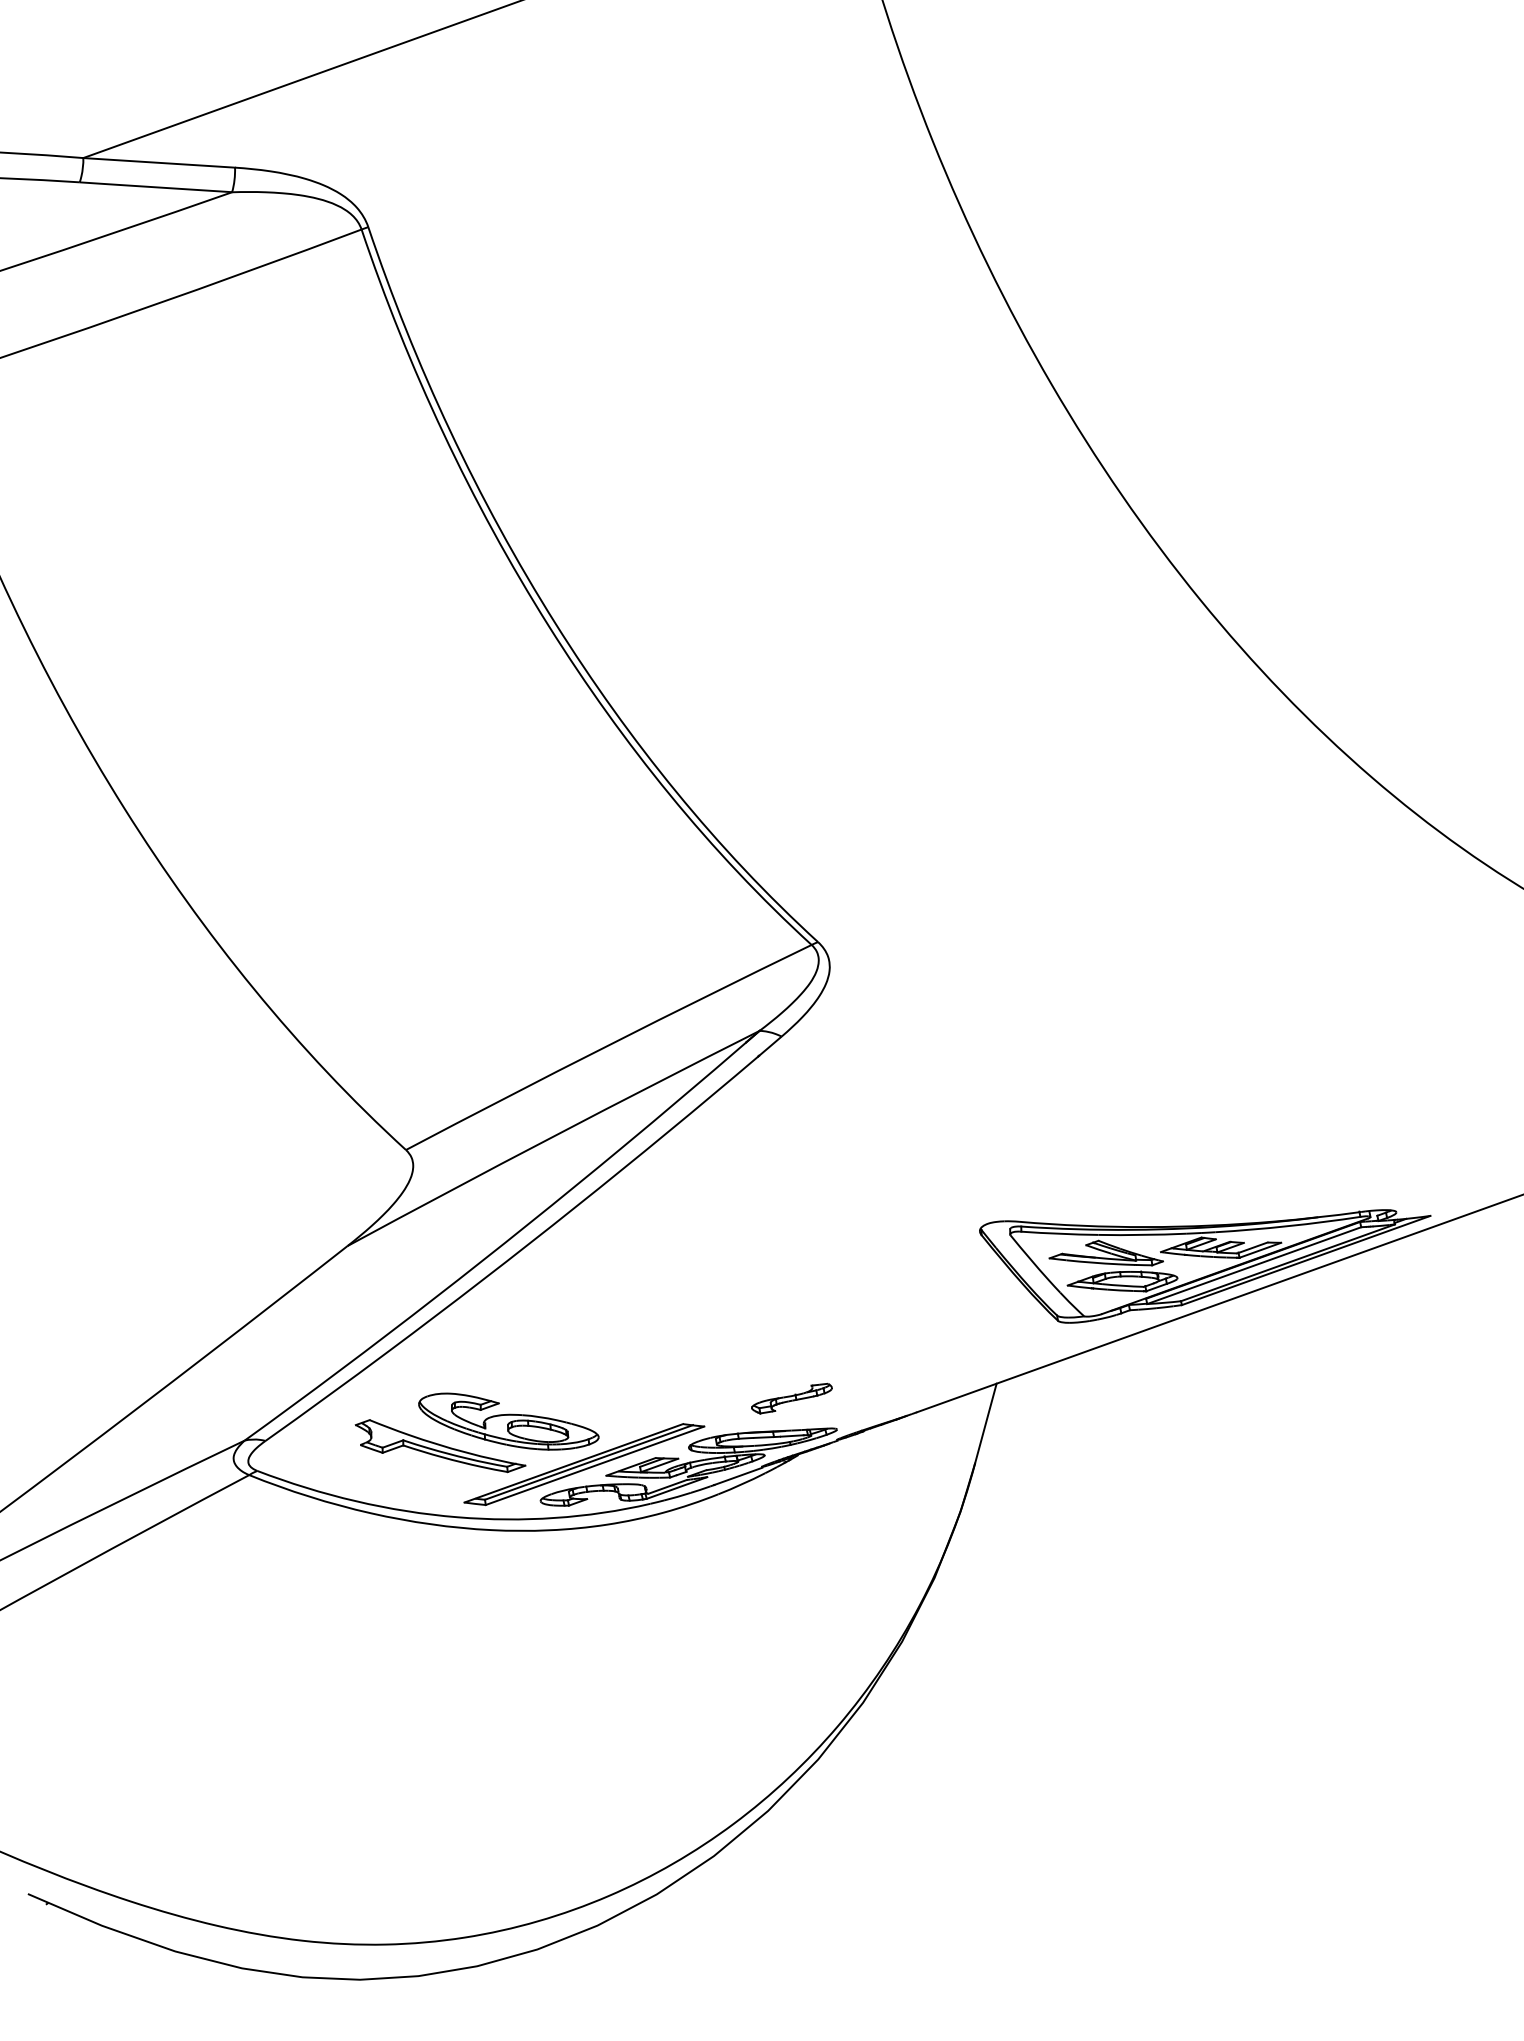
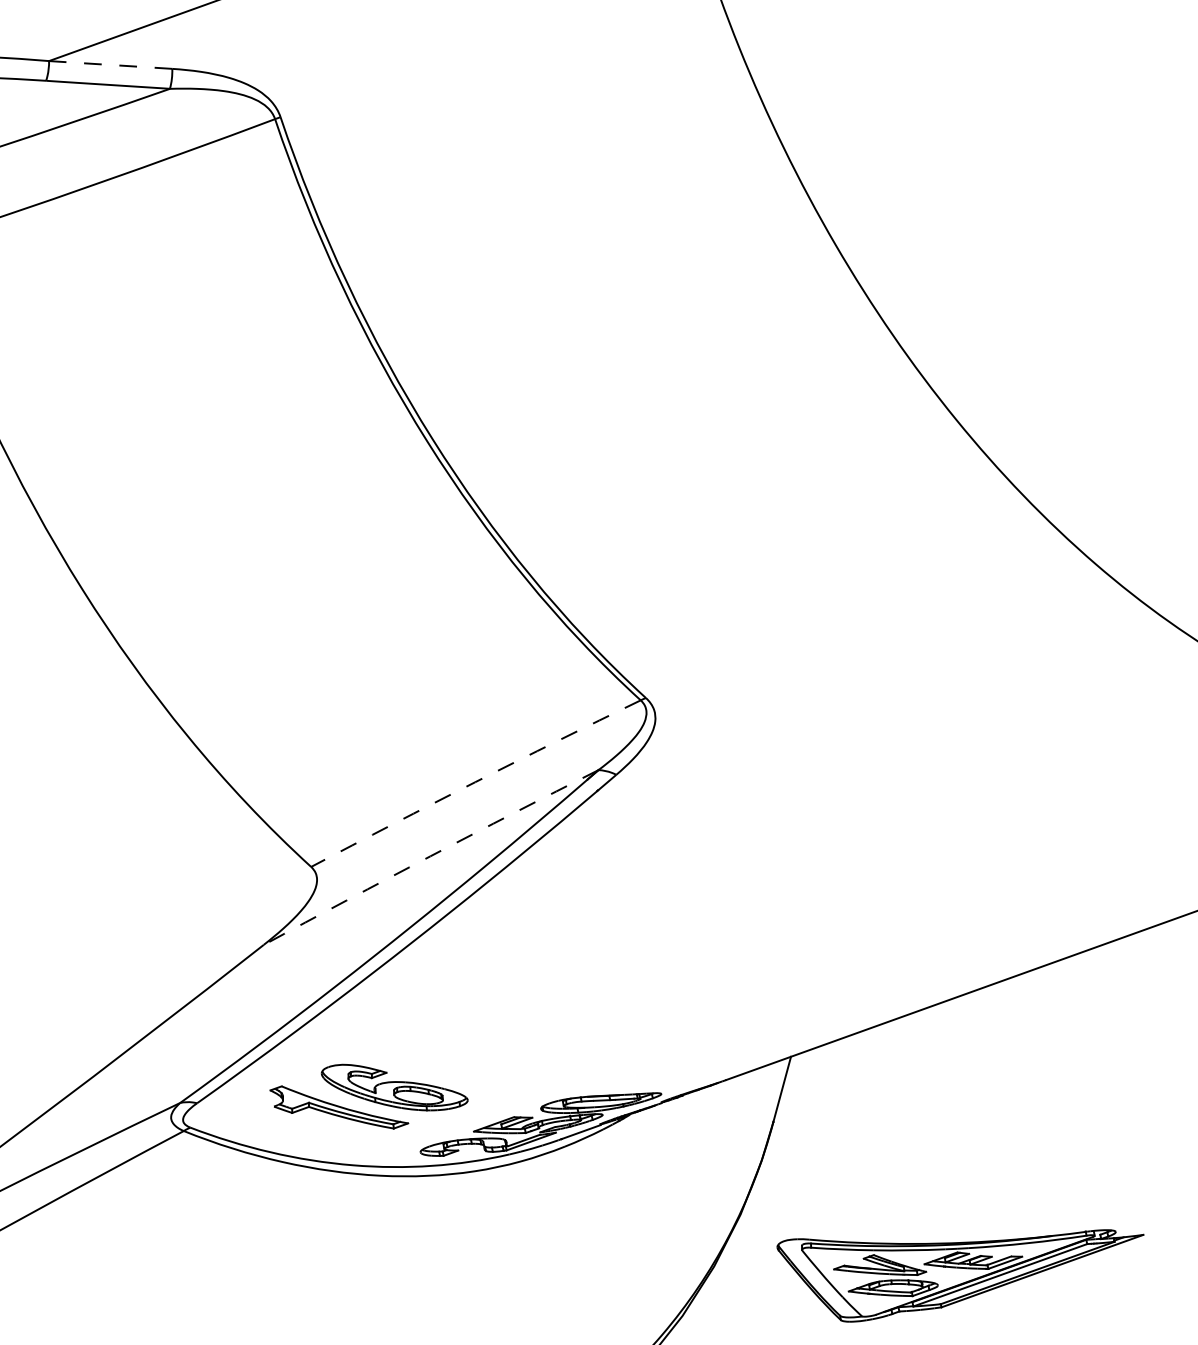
line: (158, 162) -> (110, 64), solid -> dashed
arc: (607, 1045) -> (474, 782), solid -> dashed
arc: (552, 1136) -> (430, 855), solid -> dashed
part: (1205, 1266) -> (960, 1275), moved
part: (791, 1398) -> (624, 1068), removed
part: (584, 1464) -> (456, 1122), removed

